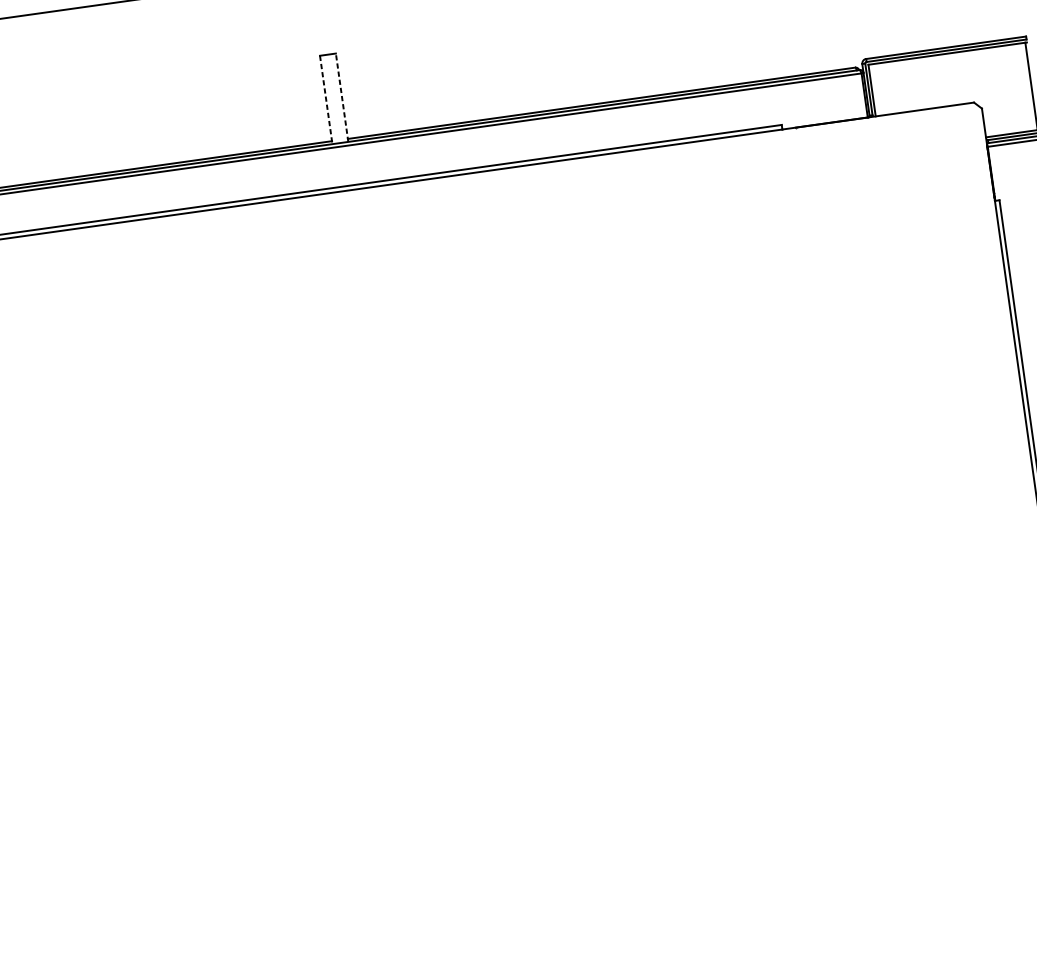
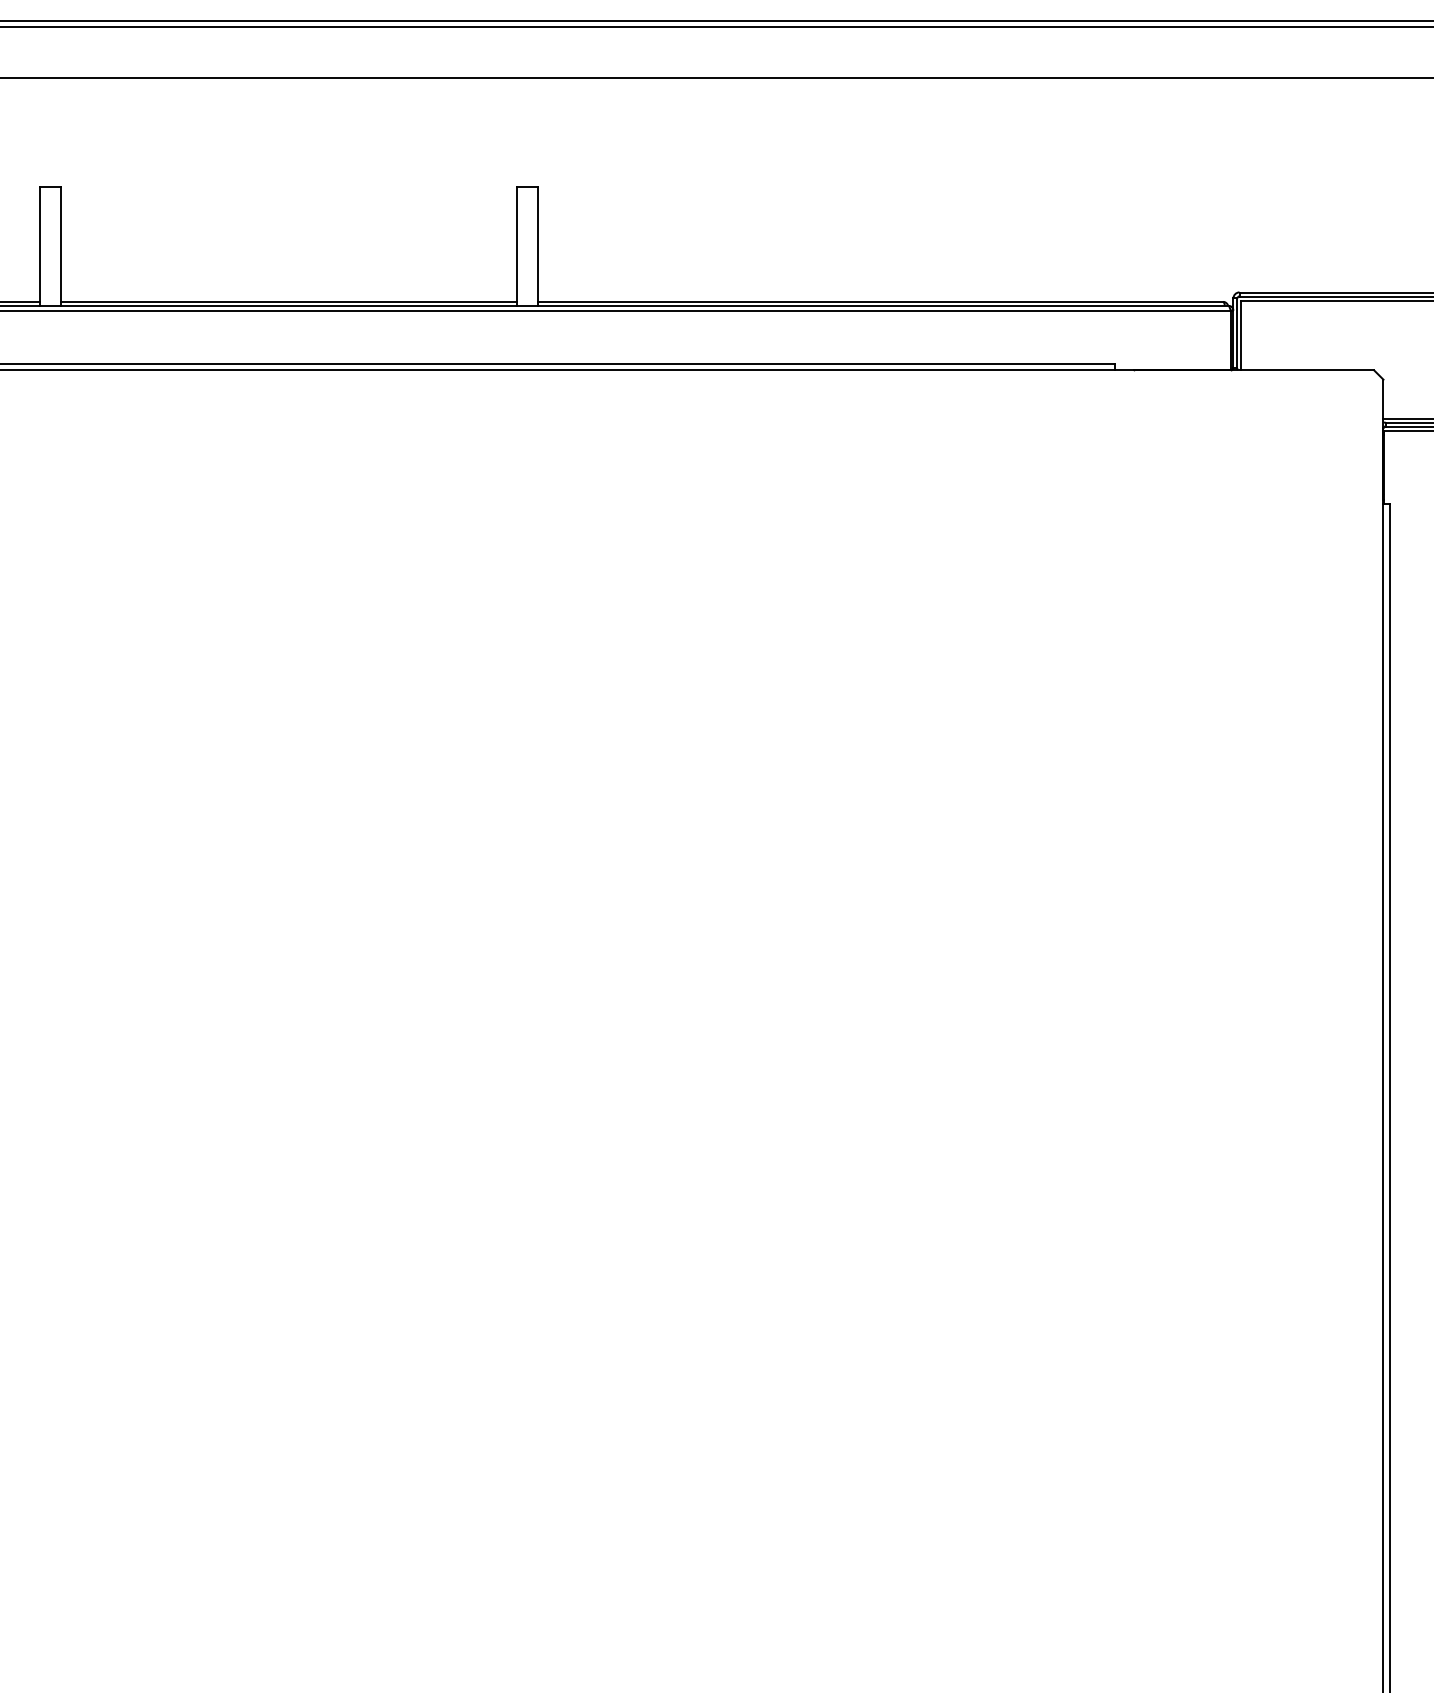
line: (342, 97) -> (538, 246), dashed -> solid
line: (325, 100) -> (516, 246), dashed -> solid

